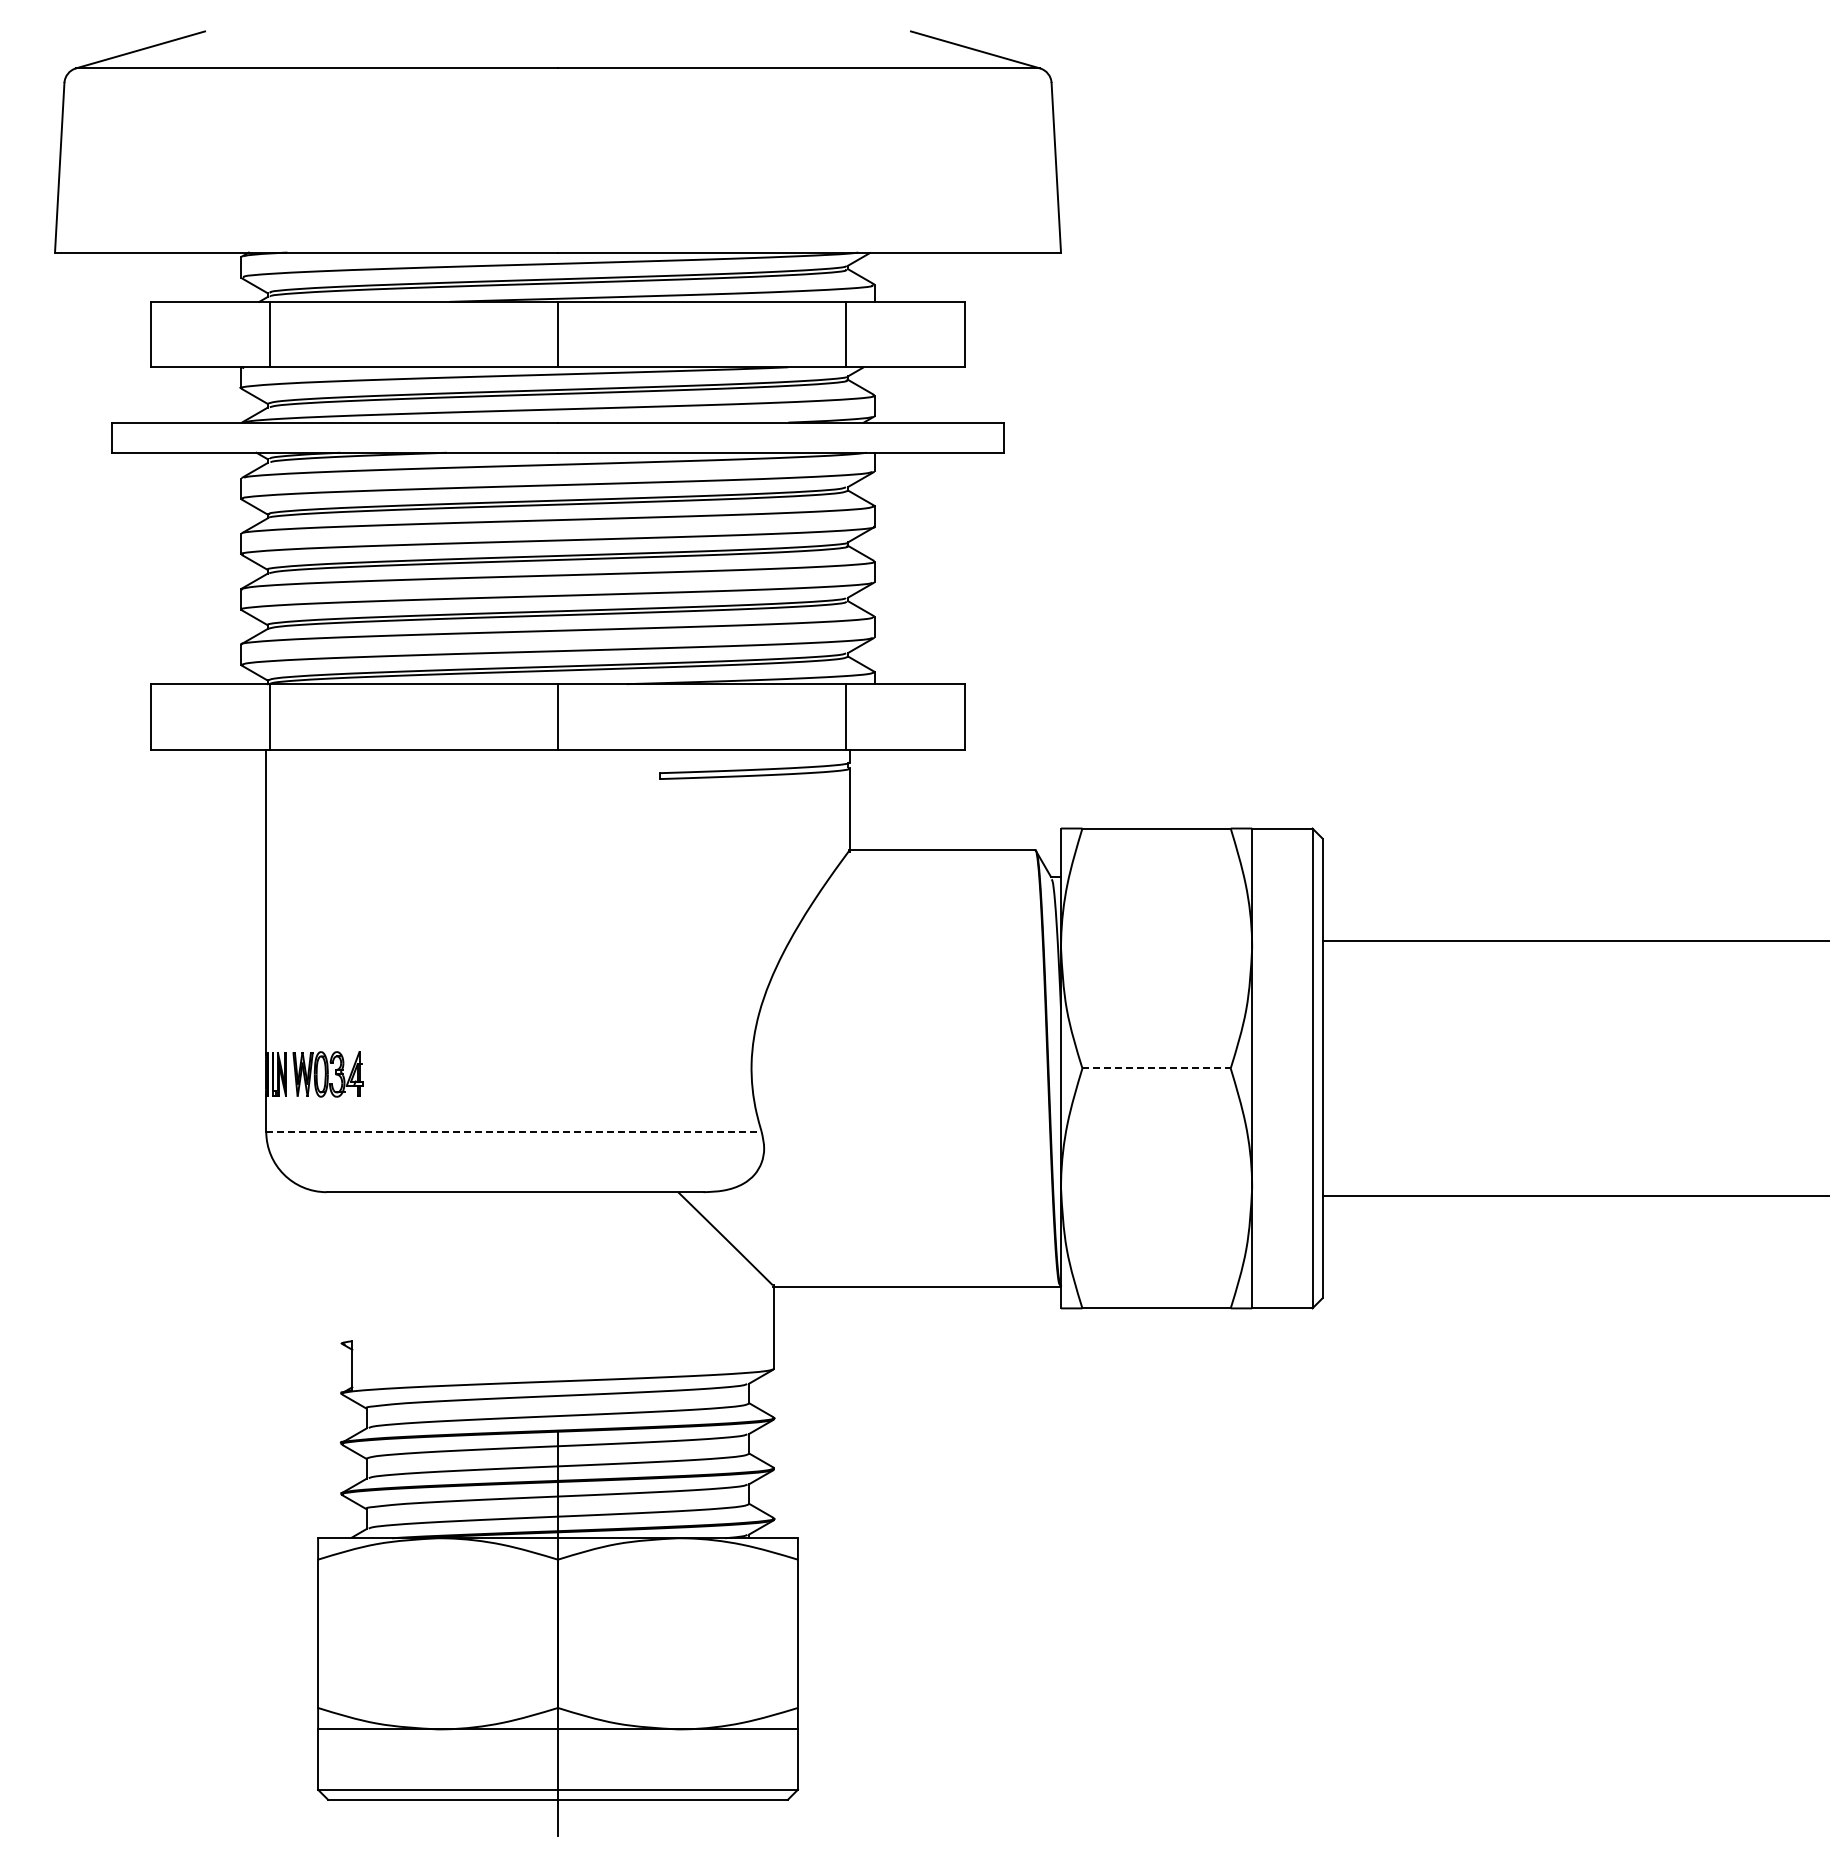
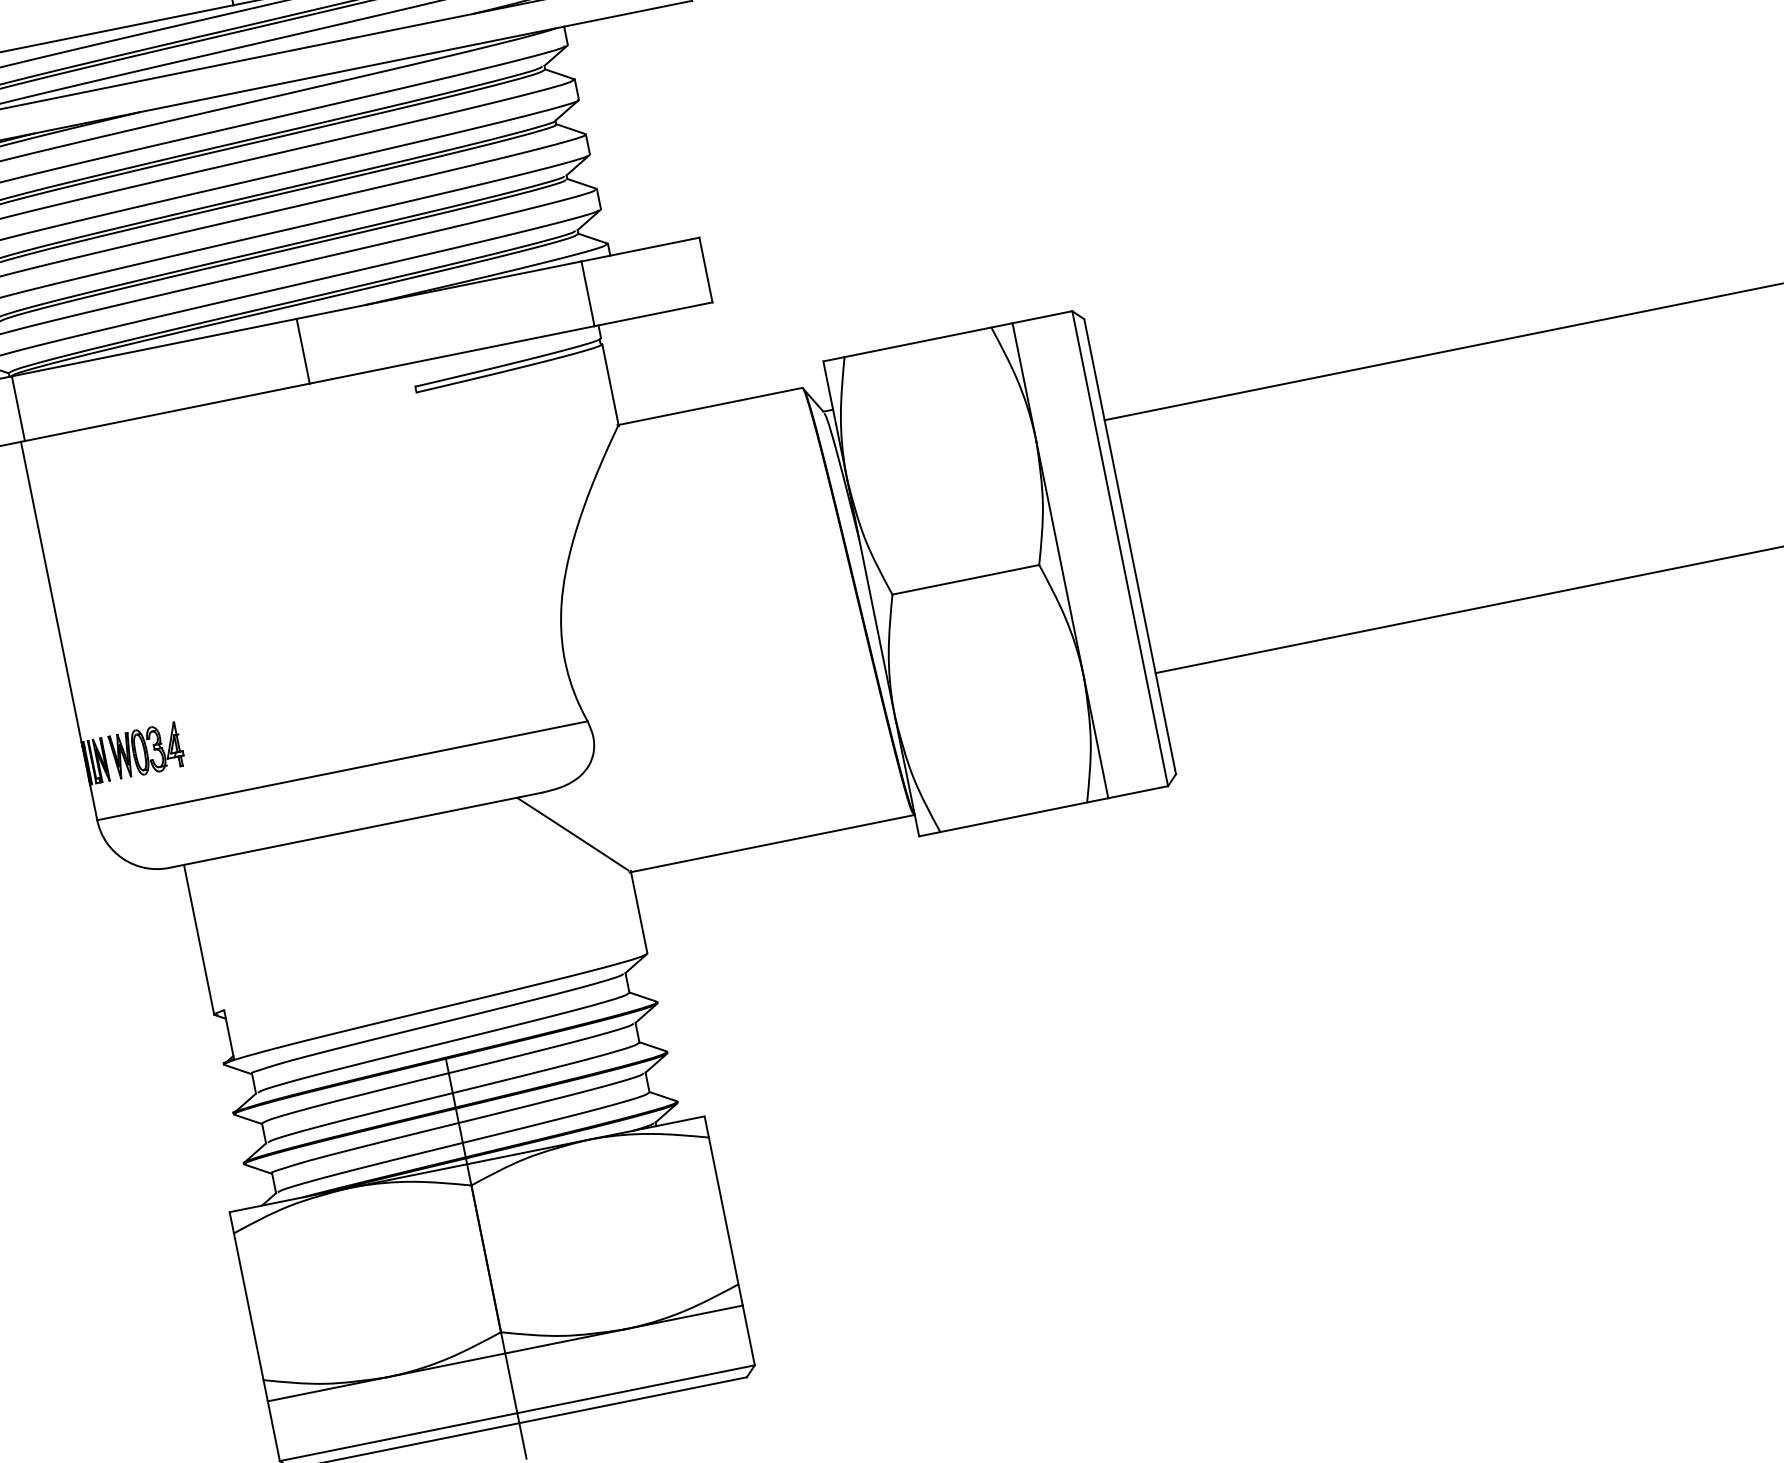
line: (1157, 1068) -> (966, 579), dashed -> solid
line: (513, 1131) -> (341, 770), dashed -> solid
line: (341, 1267) -> (198, 939), added

